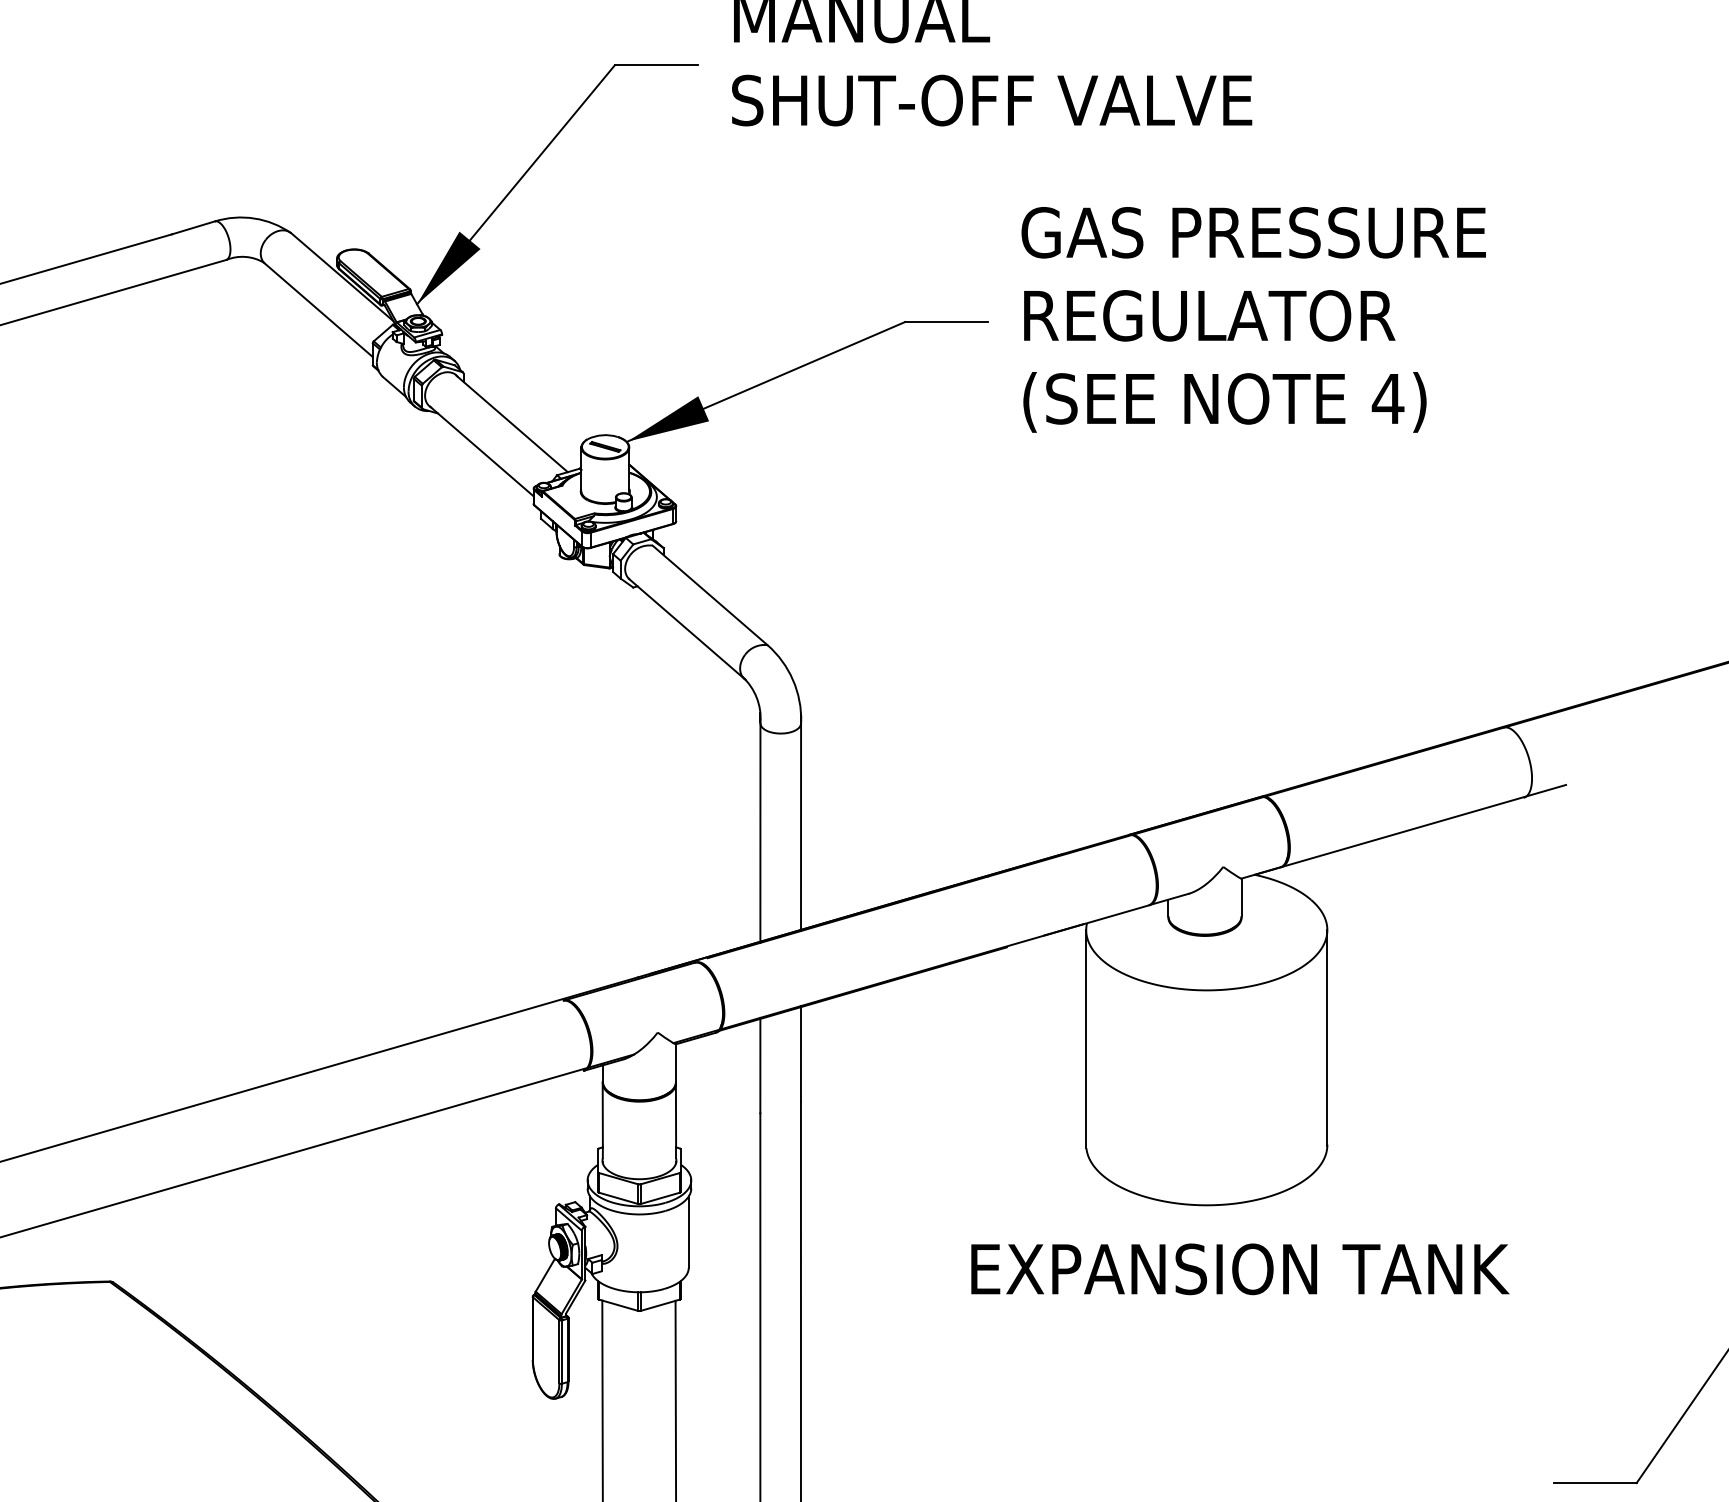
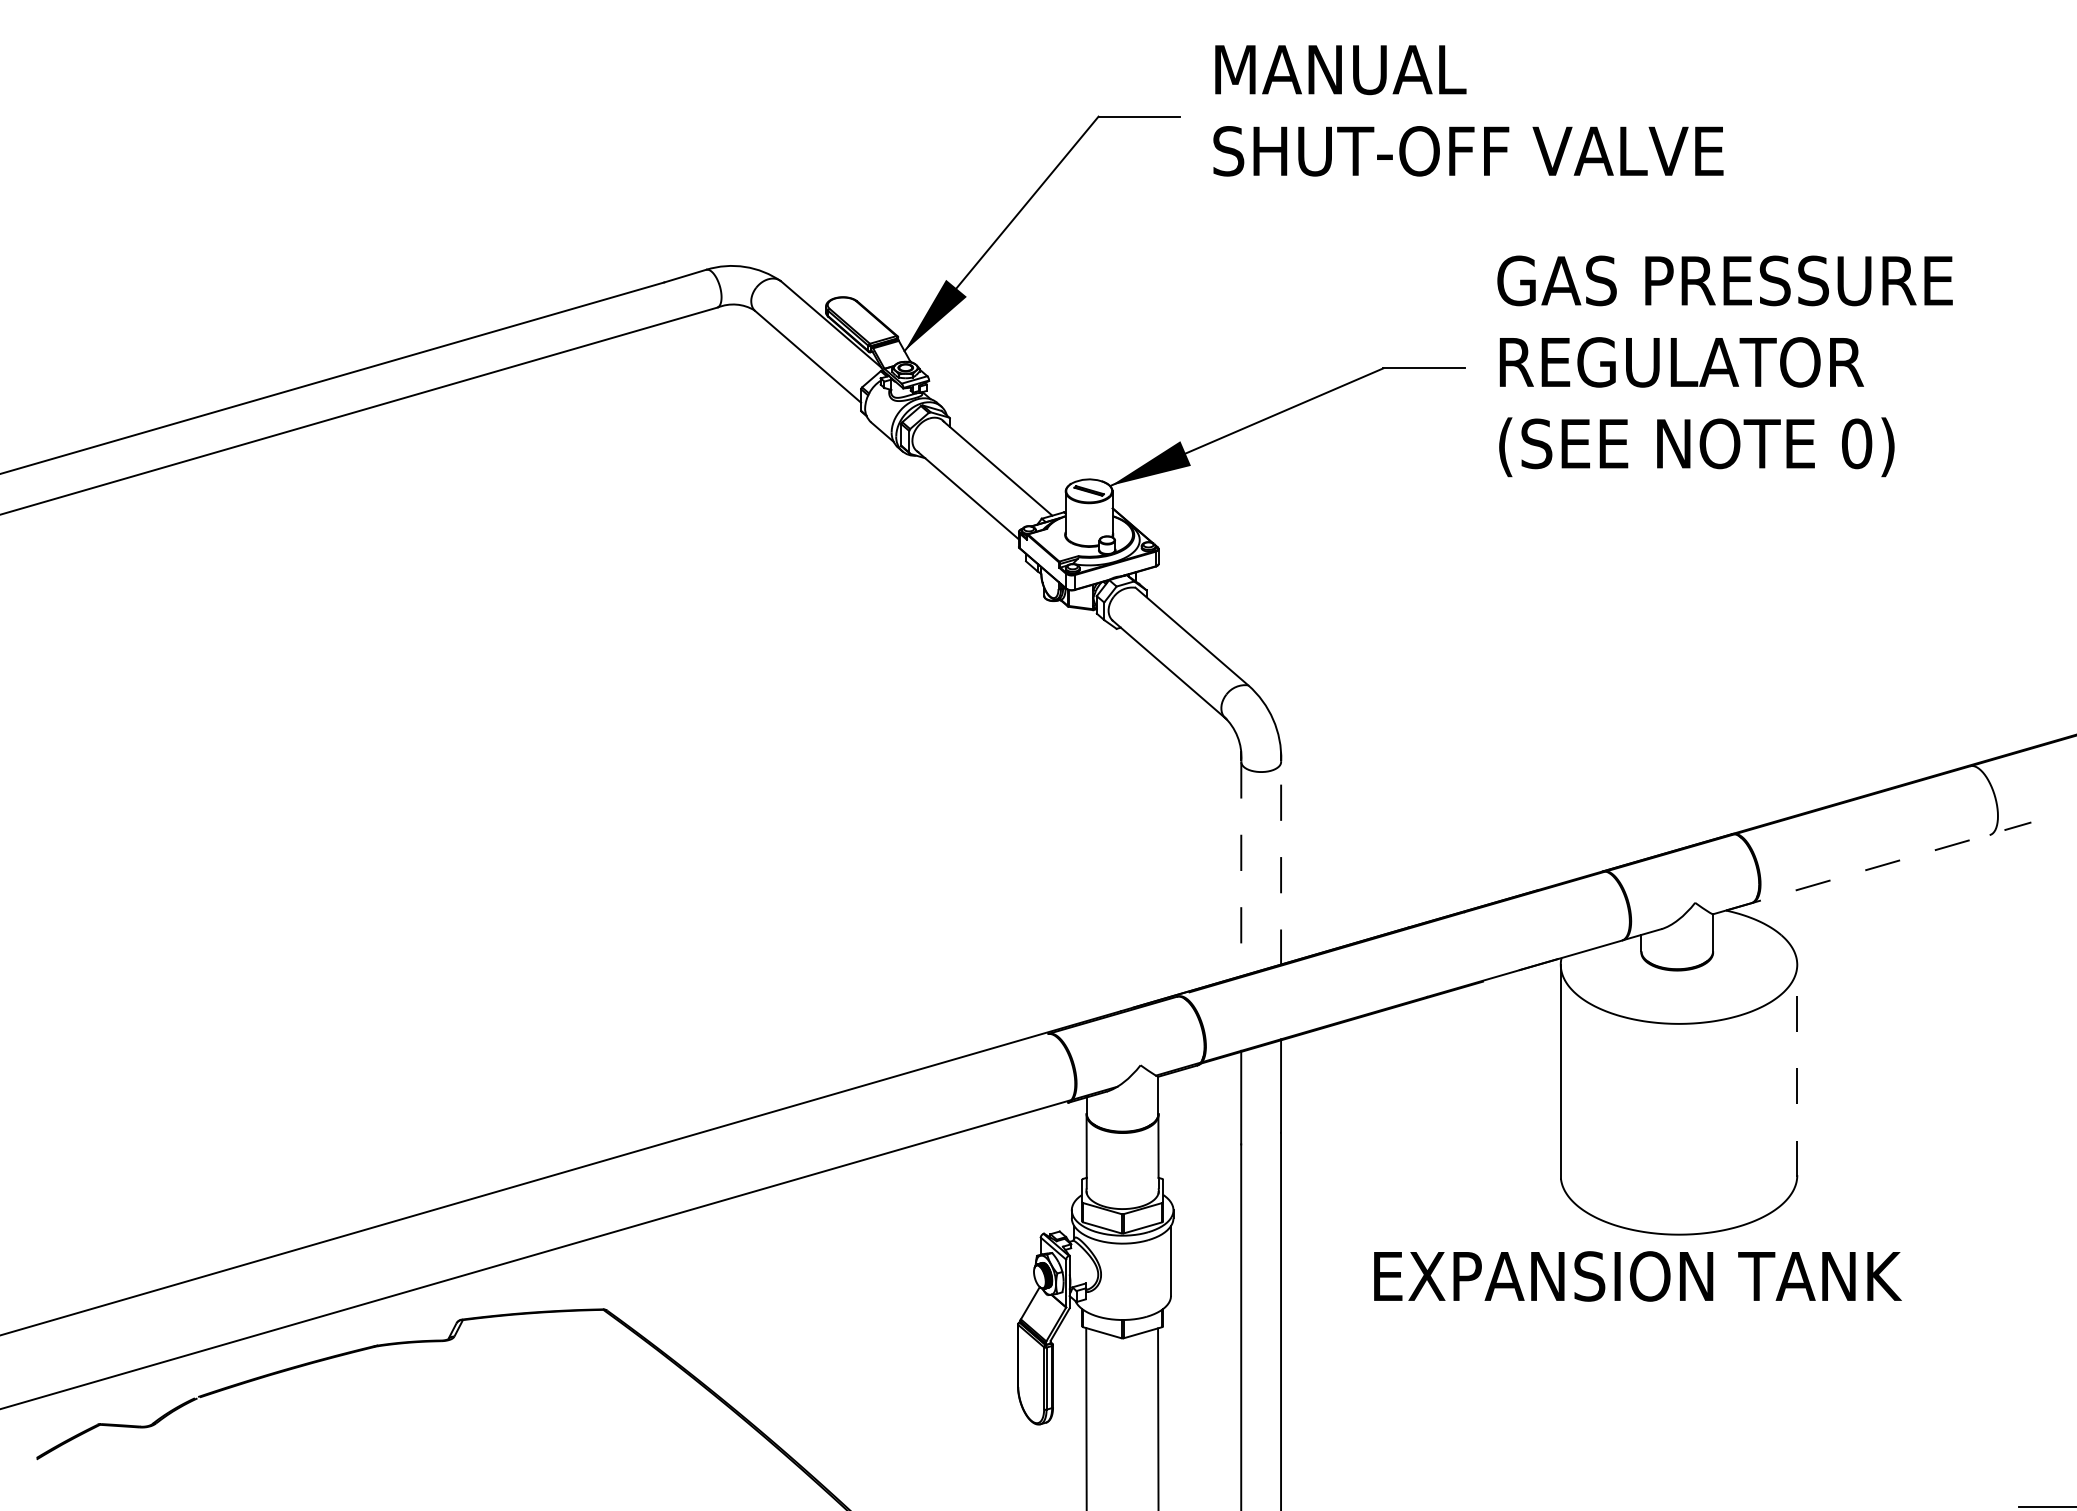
text: (1387, 398) -> (1856, 443), 4) -> 0)
line: (801, 827) -> (1281, 864), solid -> dashed
line: (1410, 829) -> (1878, 866), solid -> dashed
line: (760, 833) -> (1241, 870), solid -> dashed
line: (1327, 1037) -> (1797, 1070), solid -> dashed
text: (1239, 1269) -> (1637, 1276), moved

